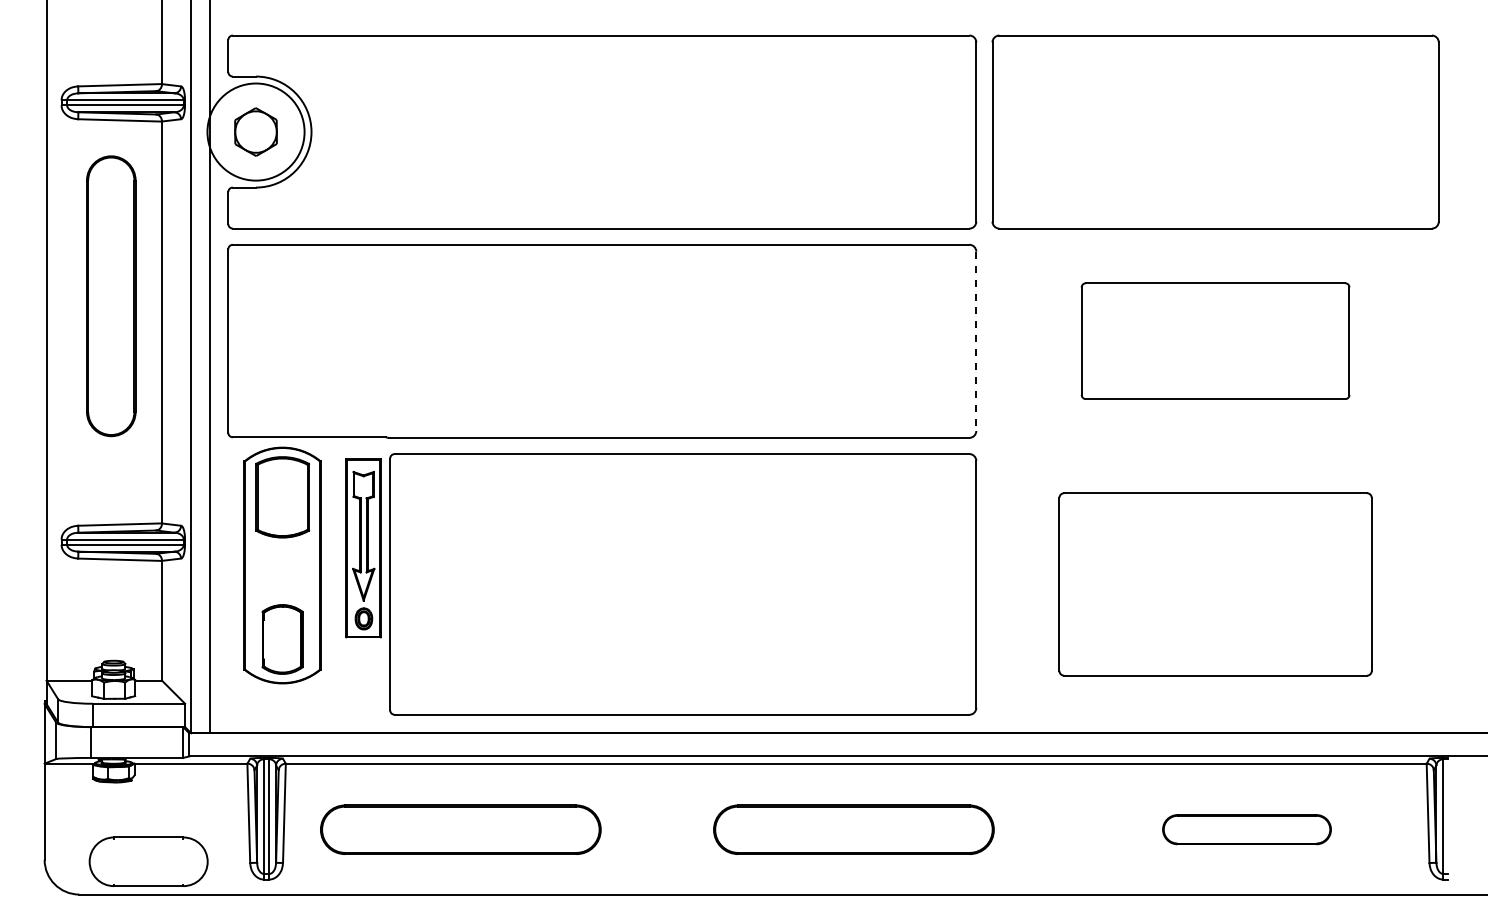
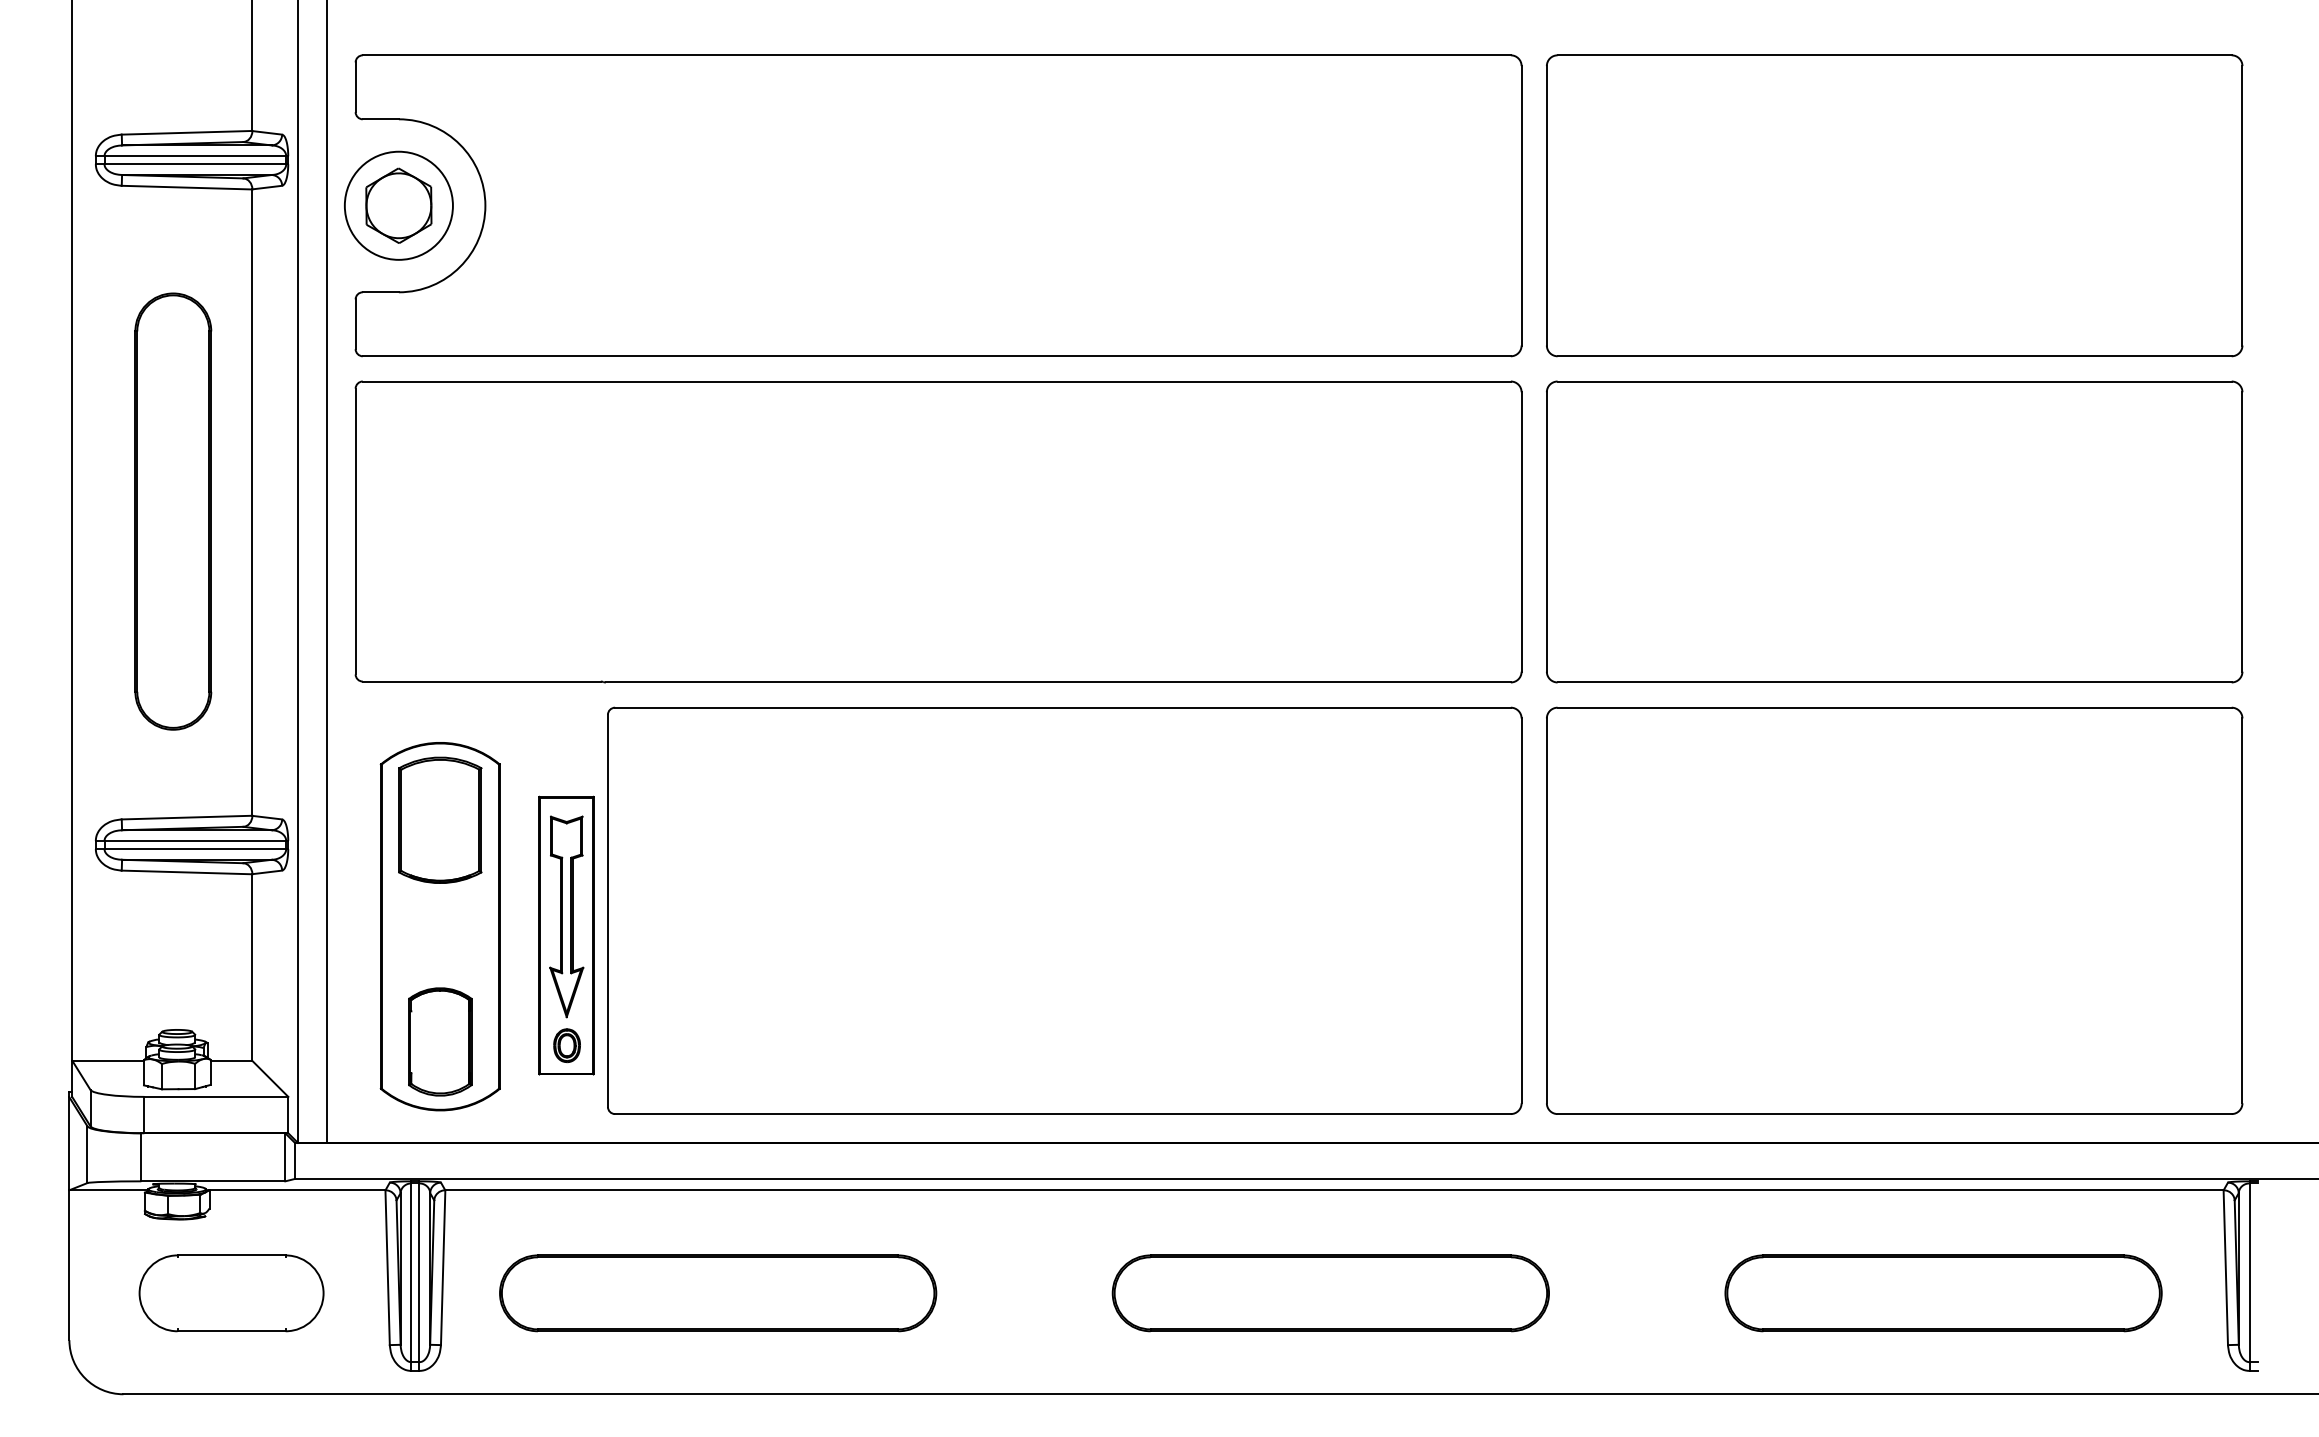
circle: (255, 131) -> (398, 204), size x0.71
part: (111, 296) -> (173, 511), moved
part: (1215, 340) -> (1894, 530), size x1.67
line: (976, 341) -> (1521, 532), dashed -> solid
part: (363, 548) -> (566, 935), moved
part: (282, 565) -> (440, 926), moved
part: (1215, 584) -> (1894, 910), size x1.43
part: (1246, 829) -> (1942, 1292), size x1.67
part: (148, 861) -> (231, 1292), moved

